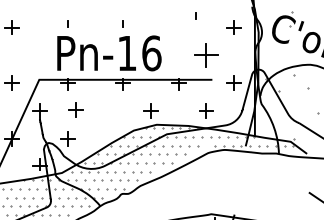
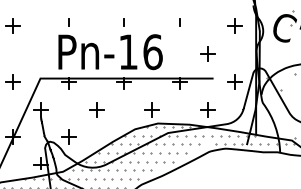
line: (195, 15) -> (179, 22), moved
part: (206, 54) -> (207, 53), size x0.62
part: (75, 109) -> (95, 109), moved

